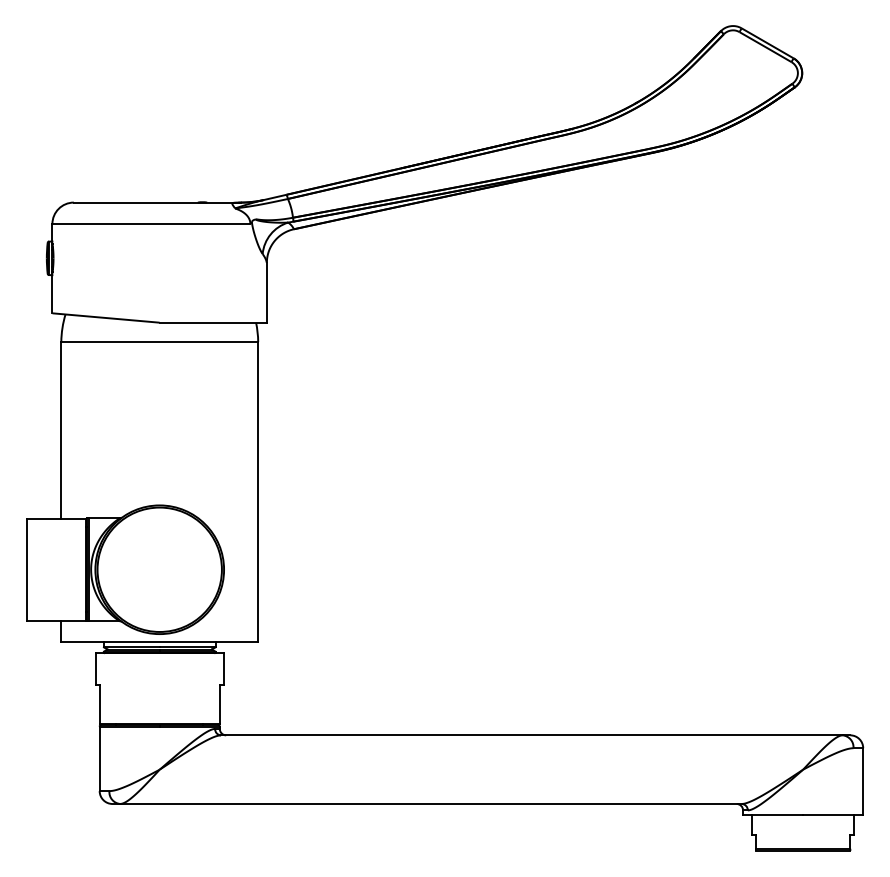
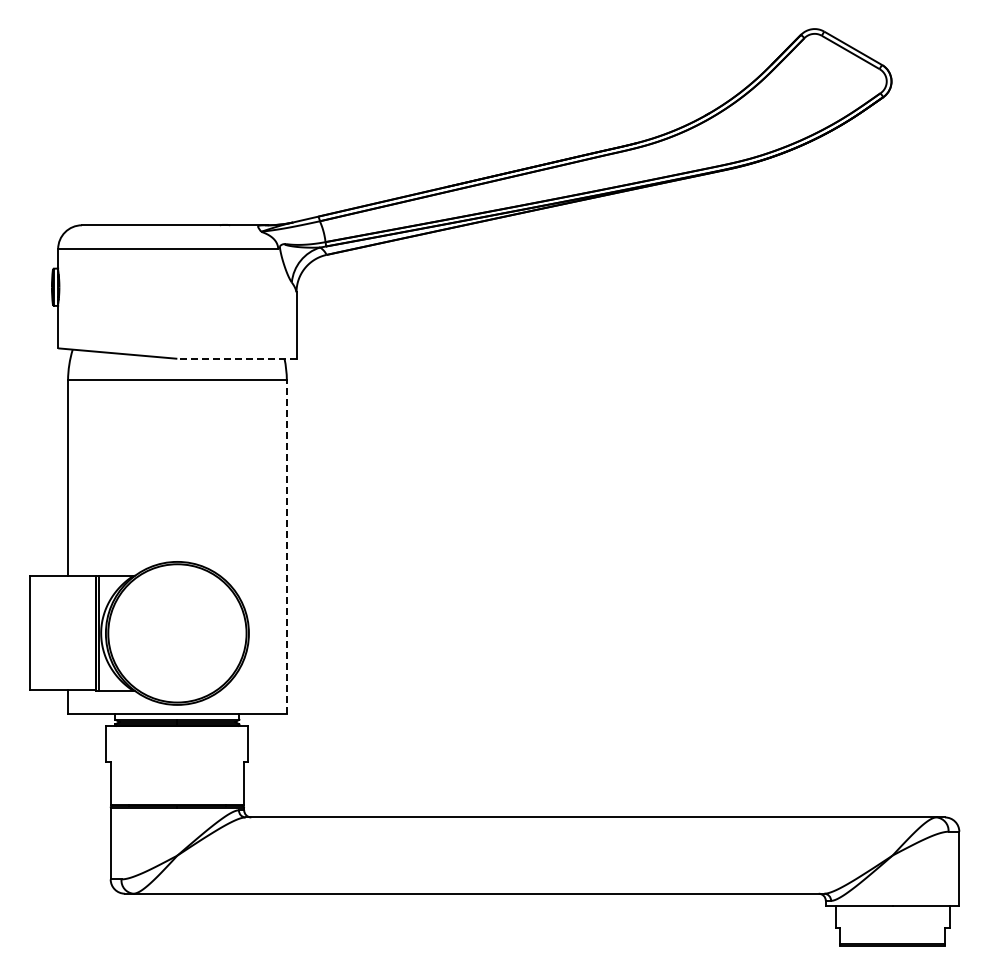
line: (212, 322) -> (236, 358), solid -> dashed
line: (258, 492) -> (287, 547), solid -> dashed

